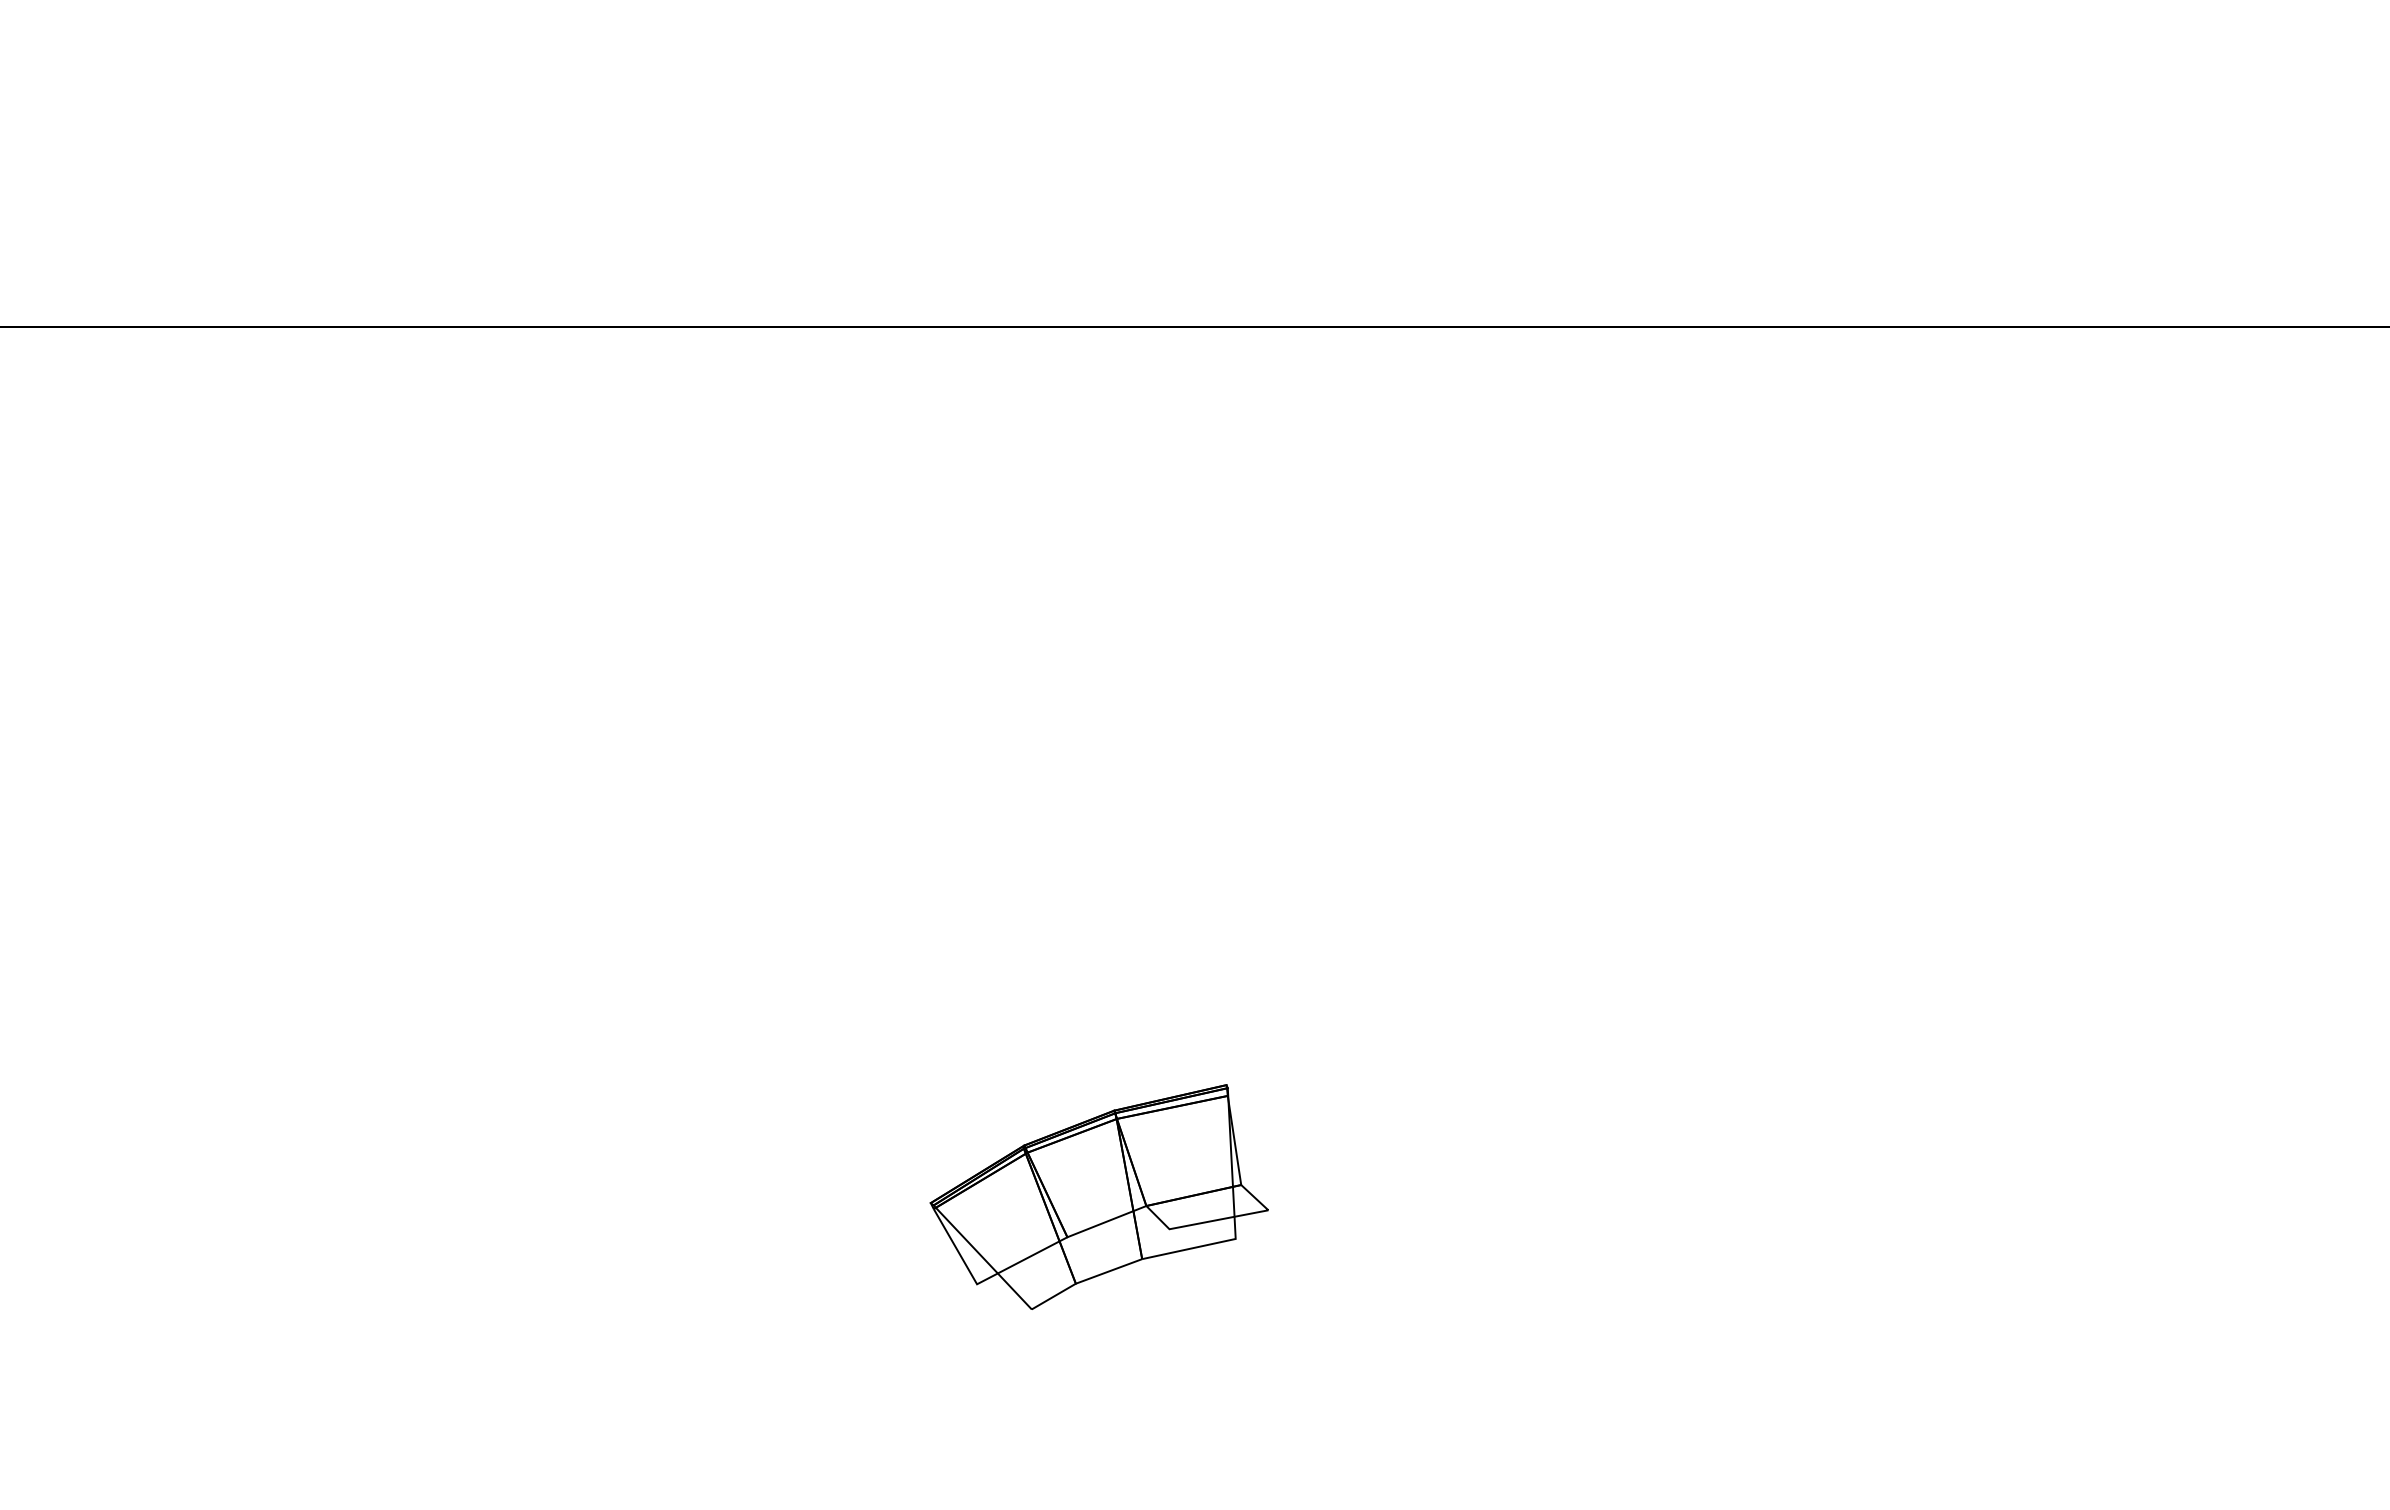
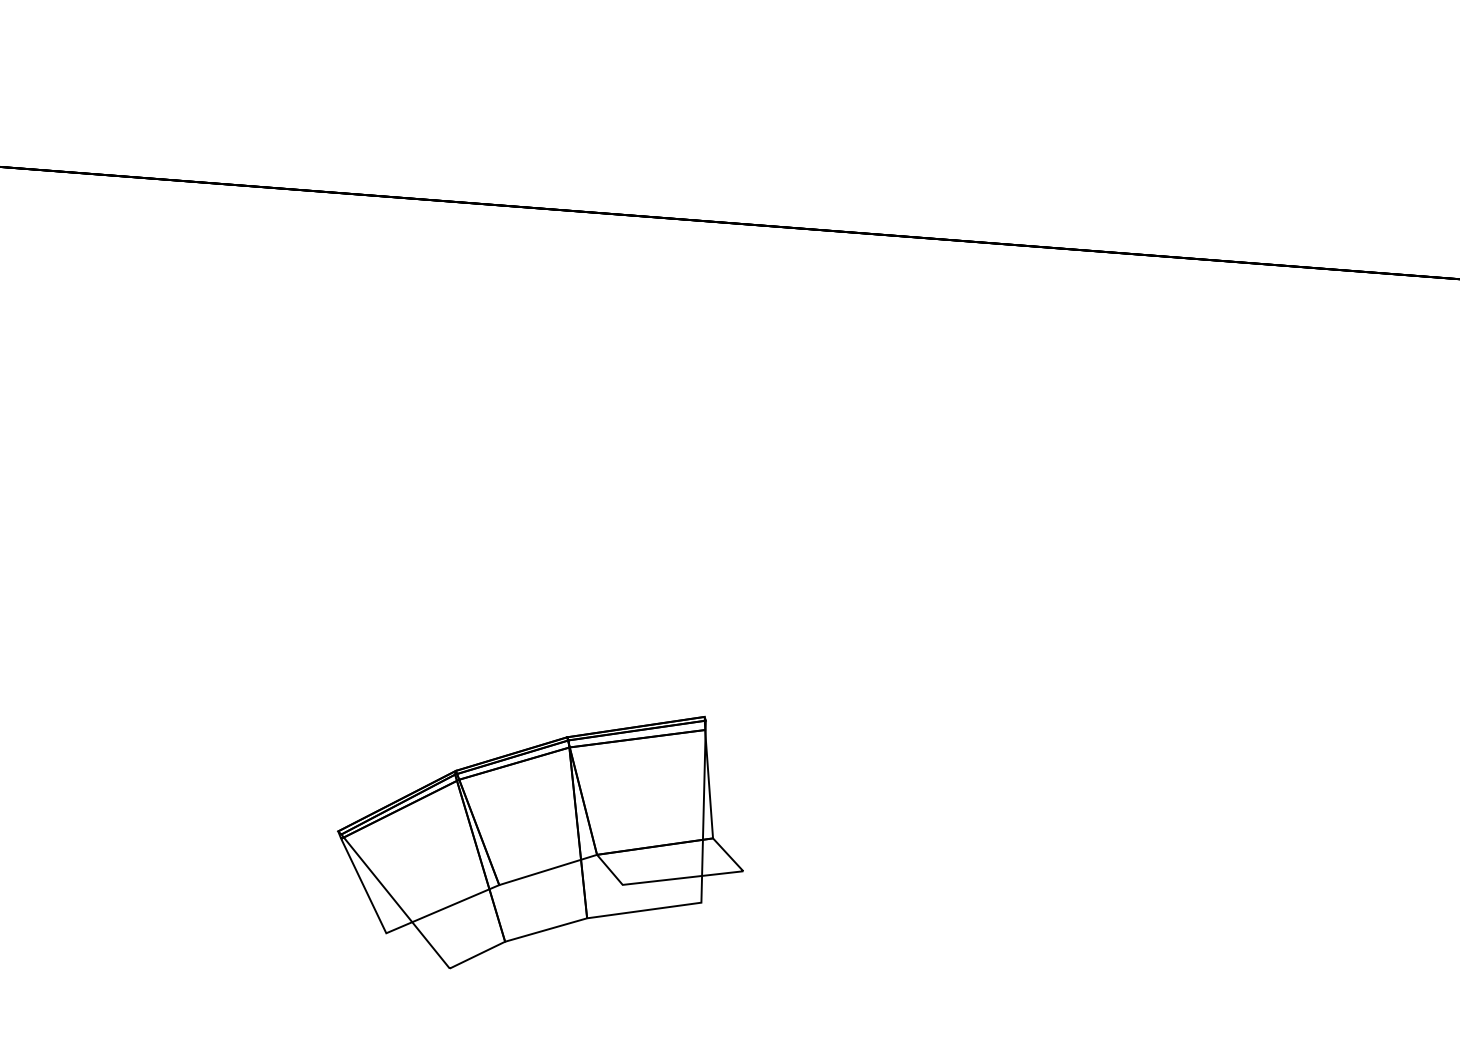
part: (1099, 1196) -> (541, 839), size x1.67

